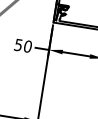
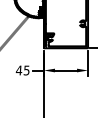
text: (22, 45) -> (22, 70), 50 -> 45

